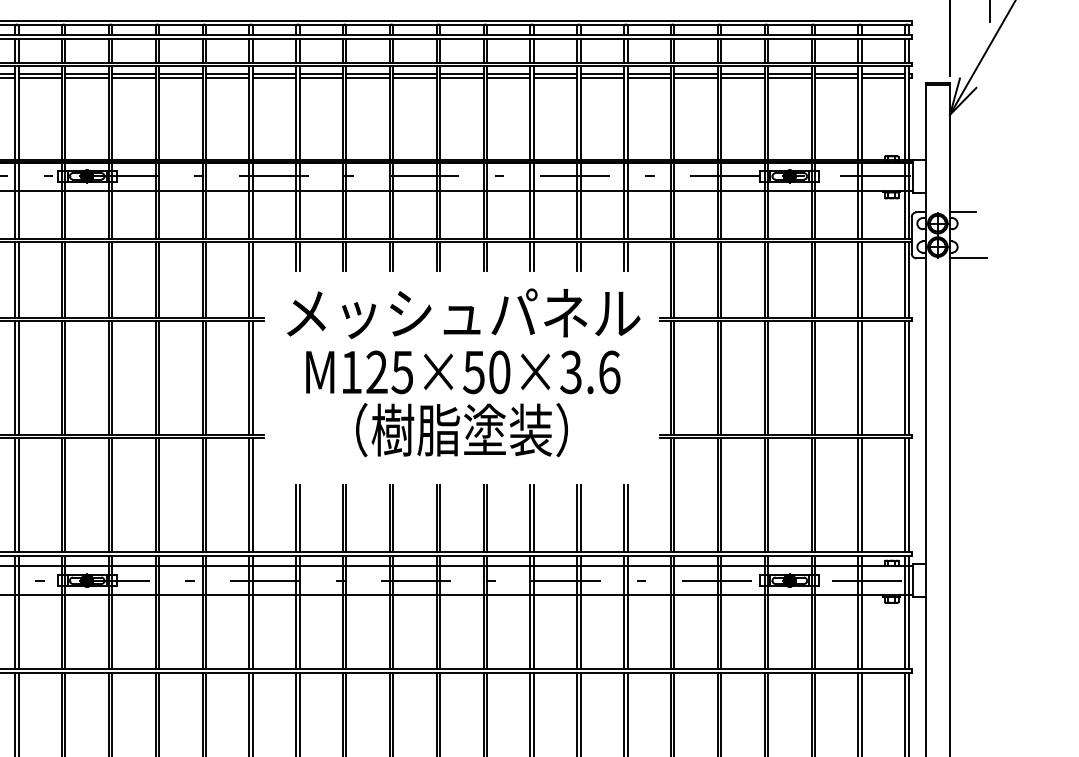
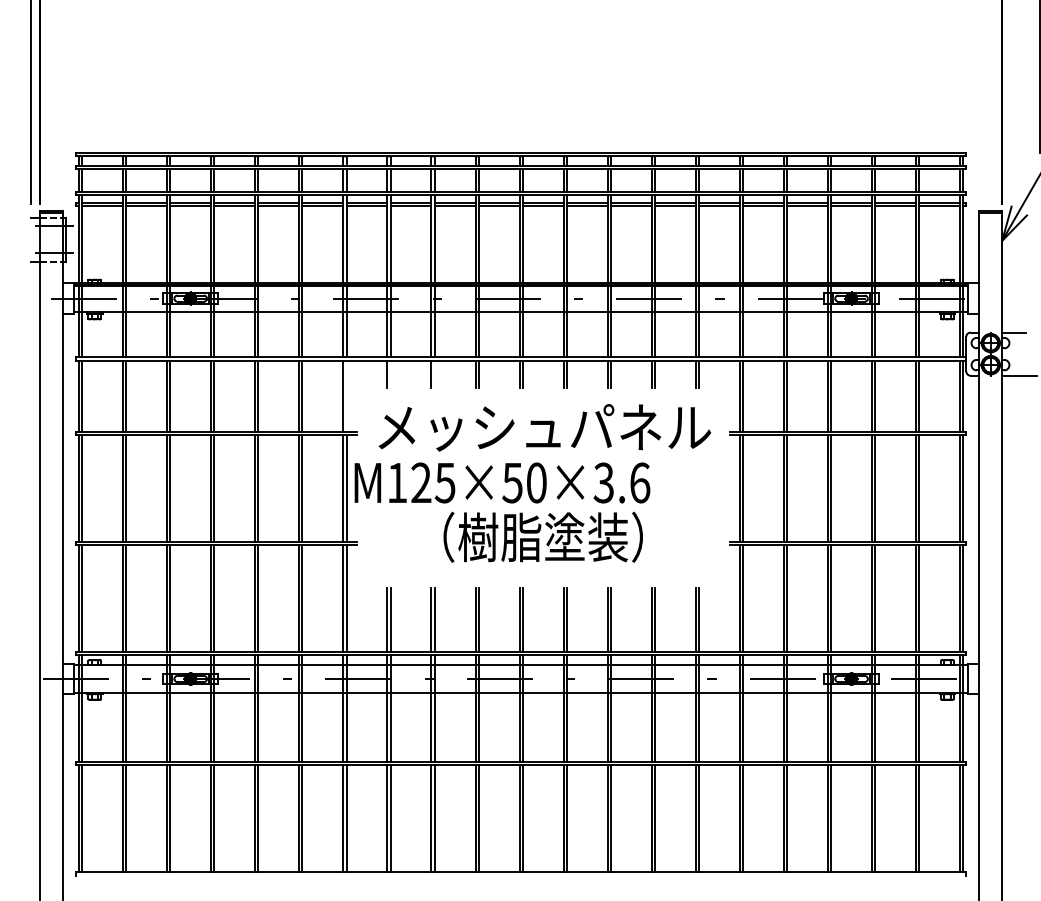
line: (299, 255) -> (390, 373), removed
line: (346, 255) -> (434, 373), removed
line: (252, 279) -> (346, 395), removed
text: (463, 371) -> (502, 482), moved

